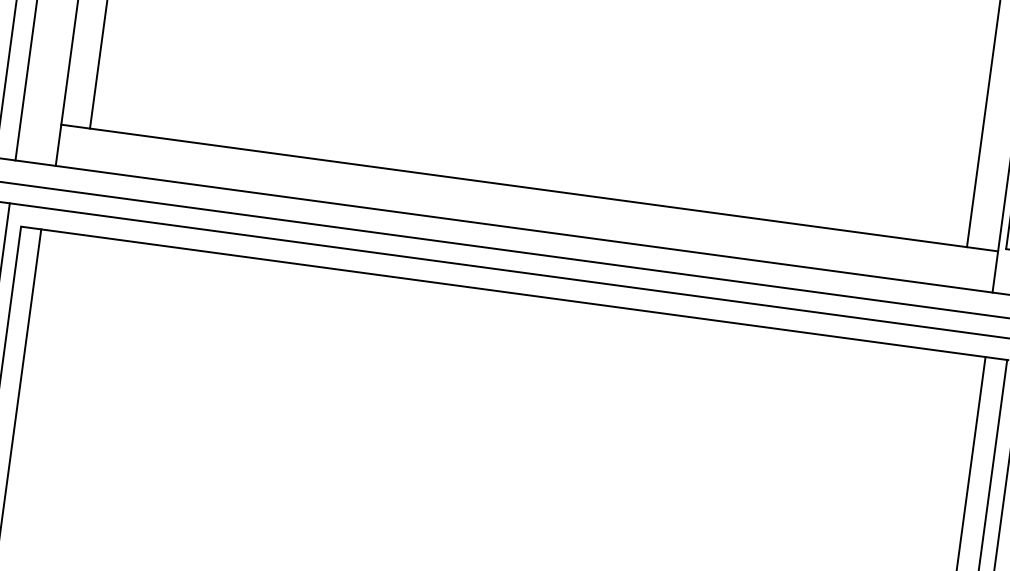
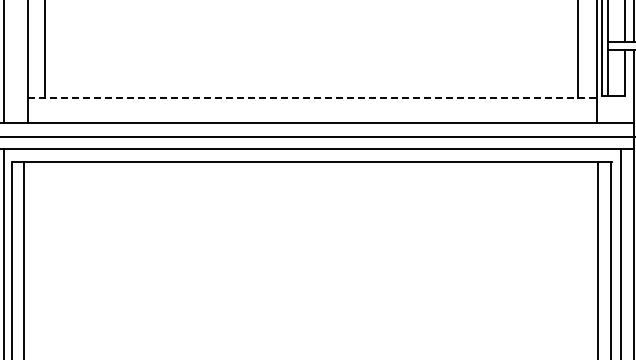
line: (529, 187) -> (312, 97), solid -> dashed

